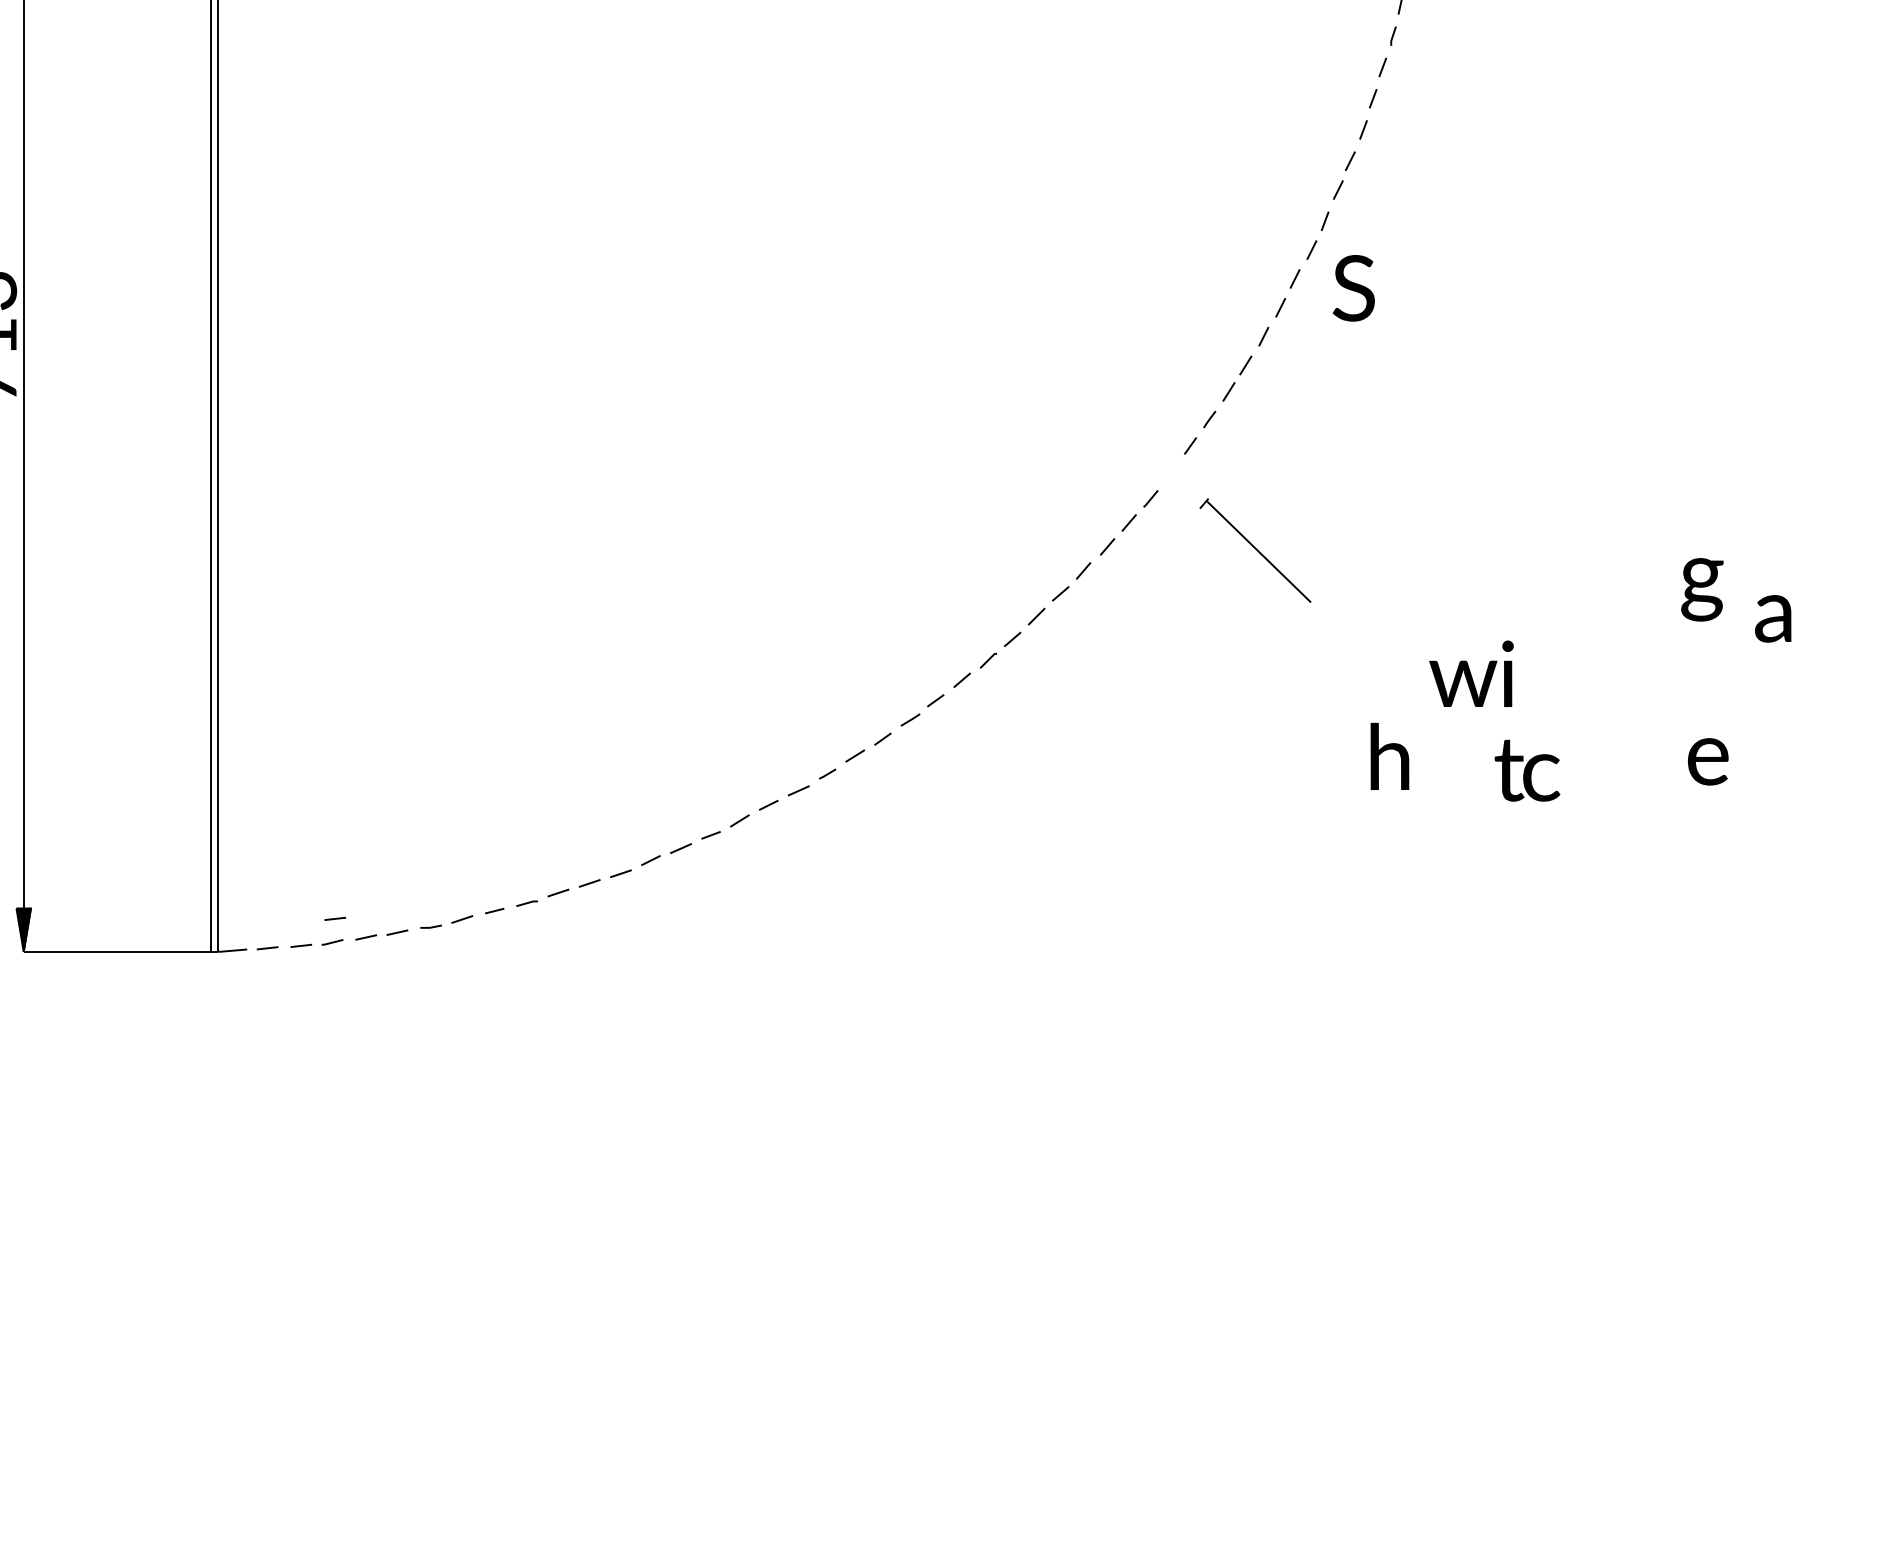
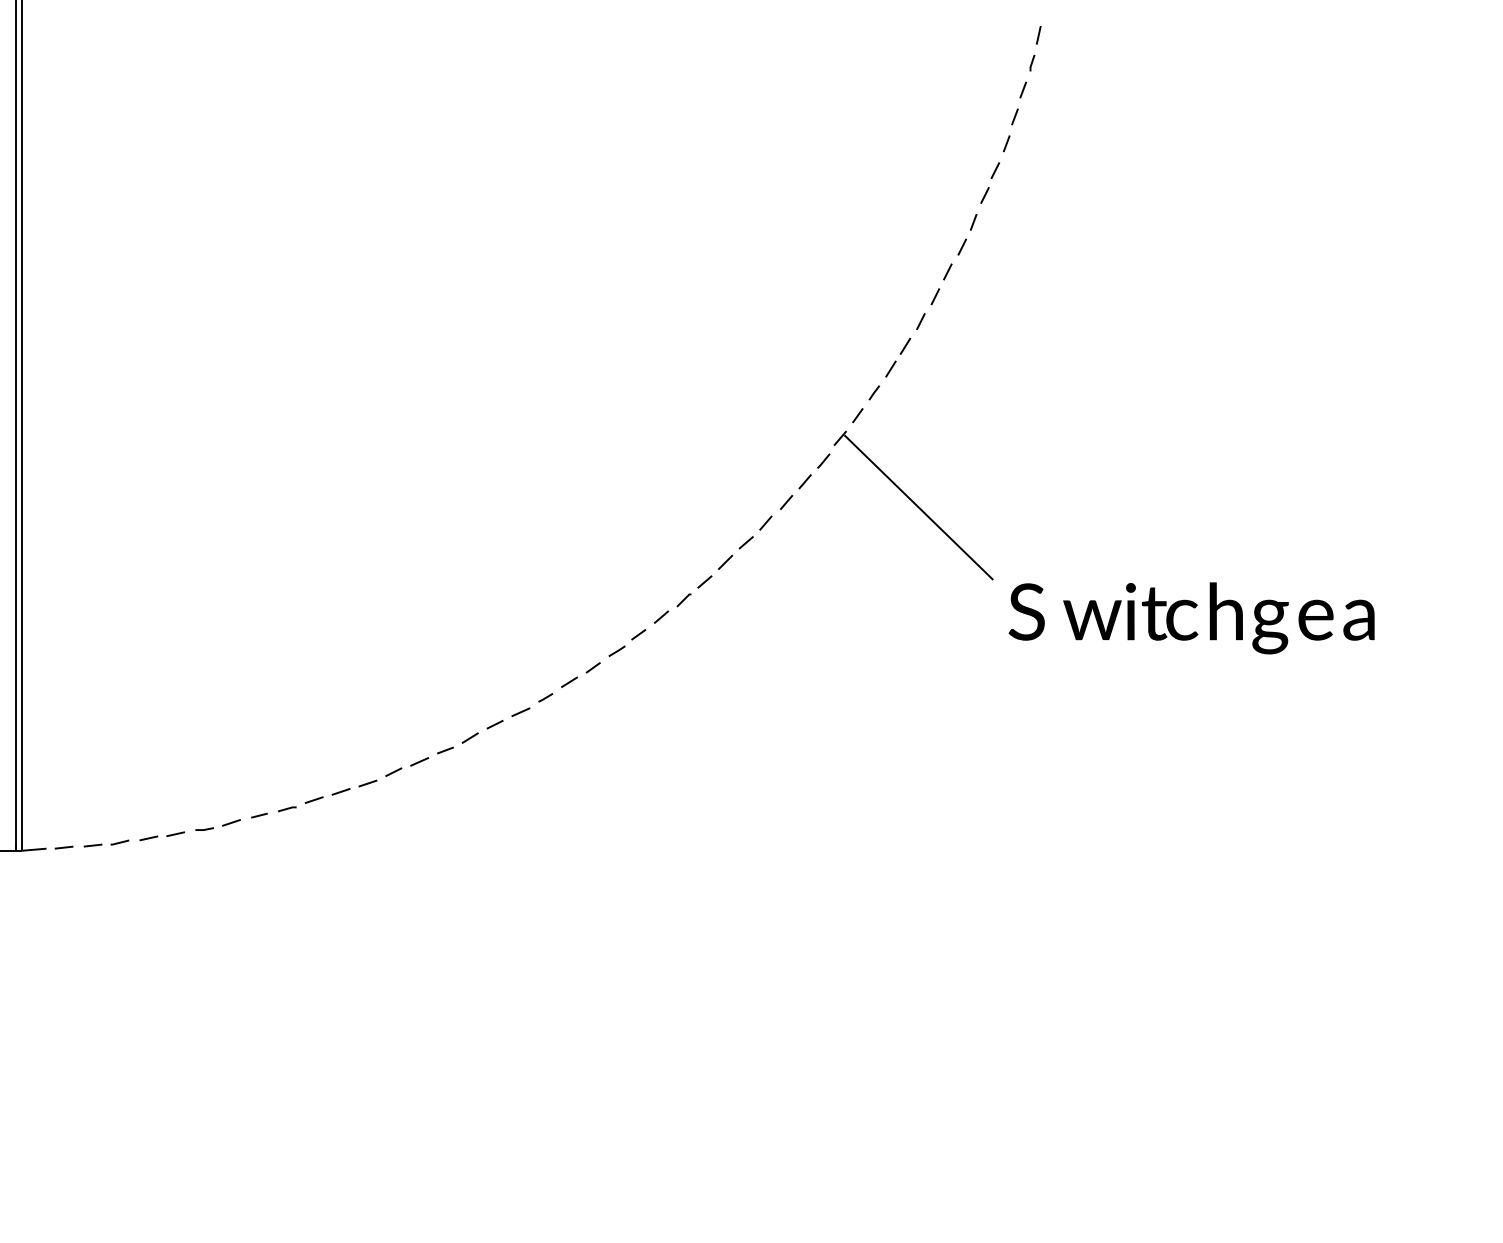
text: (1353, 288) -> (1026, 612), moved
part: (1255, 550) -> (913, 505), size x1.67
text: (1702, 589) -> (1270, 626), moved
text: (1773, 618) -> (1359, 619), moved
text: (1389, 755) -> (1225, 610), moved
text: (1708, 761) -> (1316, 619), moved
text: (1527, 770) -> (1170, 613), moved
line: (335, 918) -> (122, 822), removed

